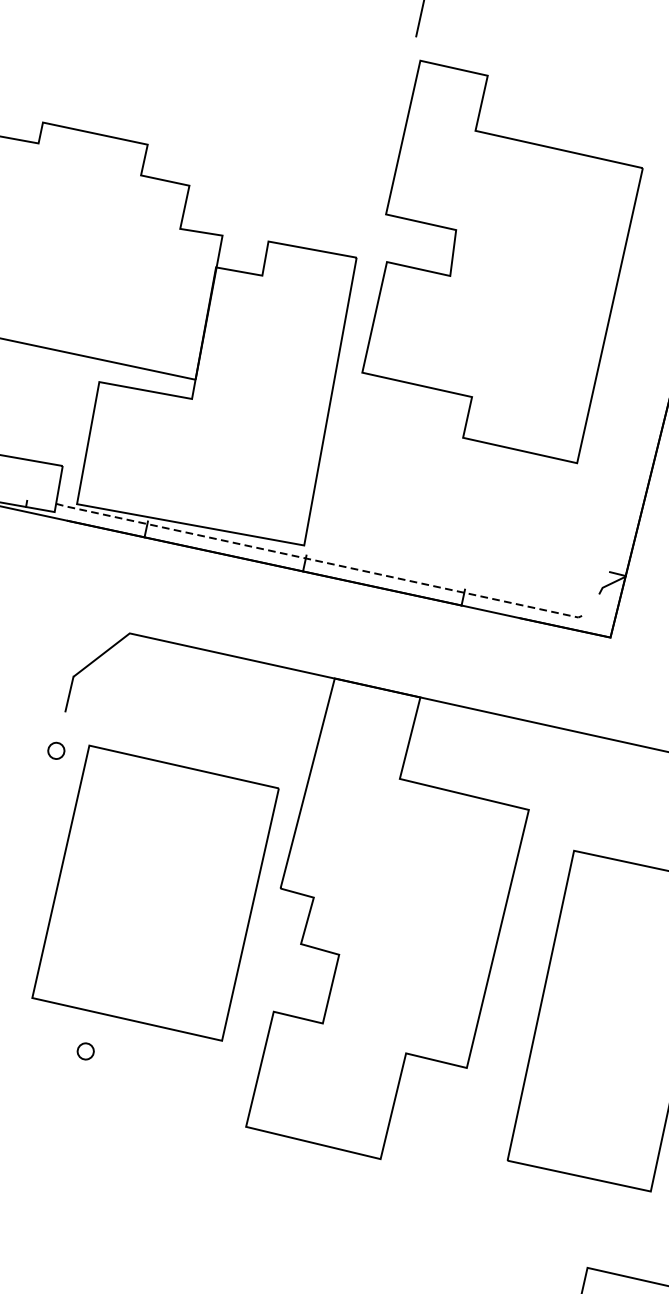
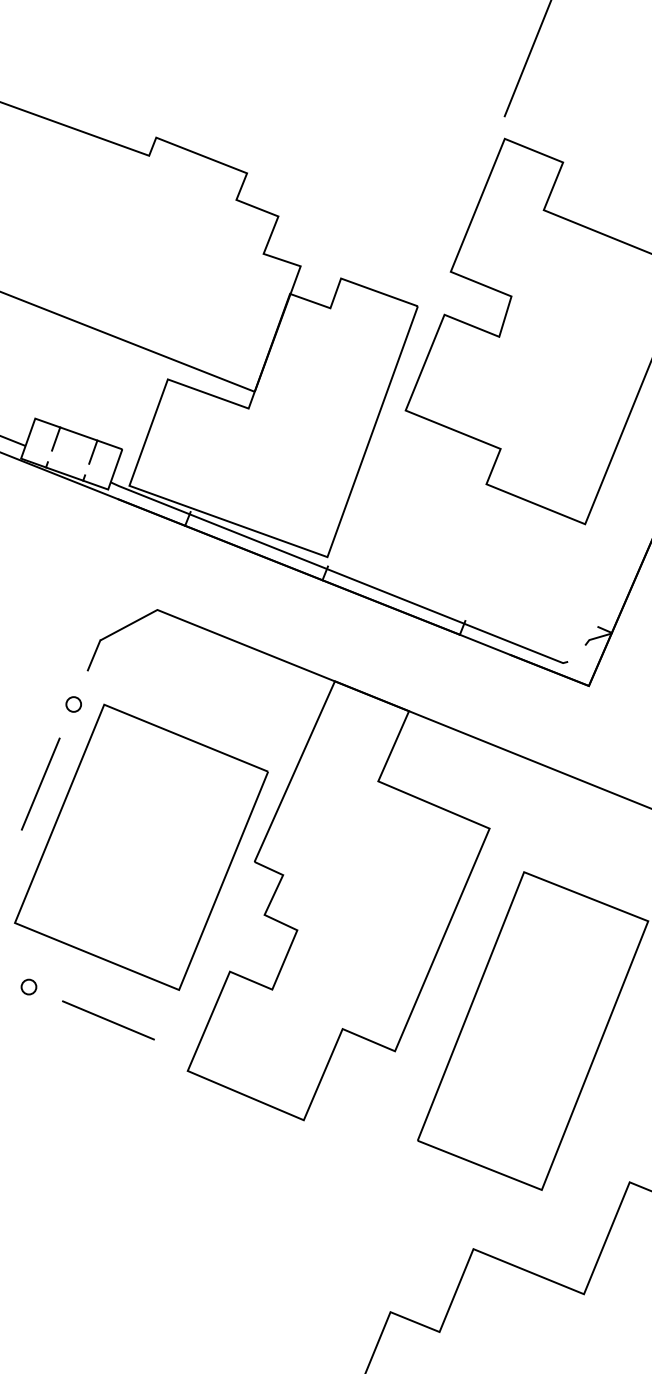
line: (31, 473) -> (93, 451), added
line: (320, 561) -> (339, 573), dashed -> solid
line: (34, 842) -> (40, 783), added
circle: (85, 1050) -> (28, 986), moved
line: (151, 1086) -> (108, 1020), added

